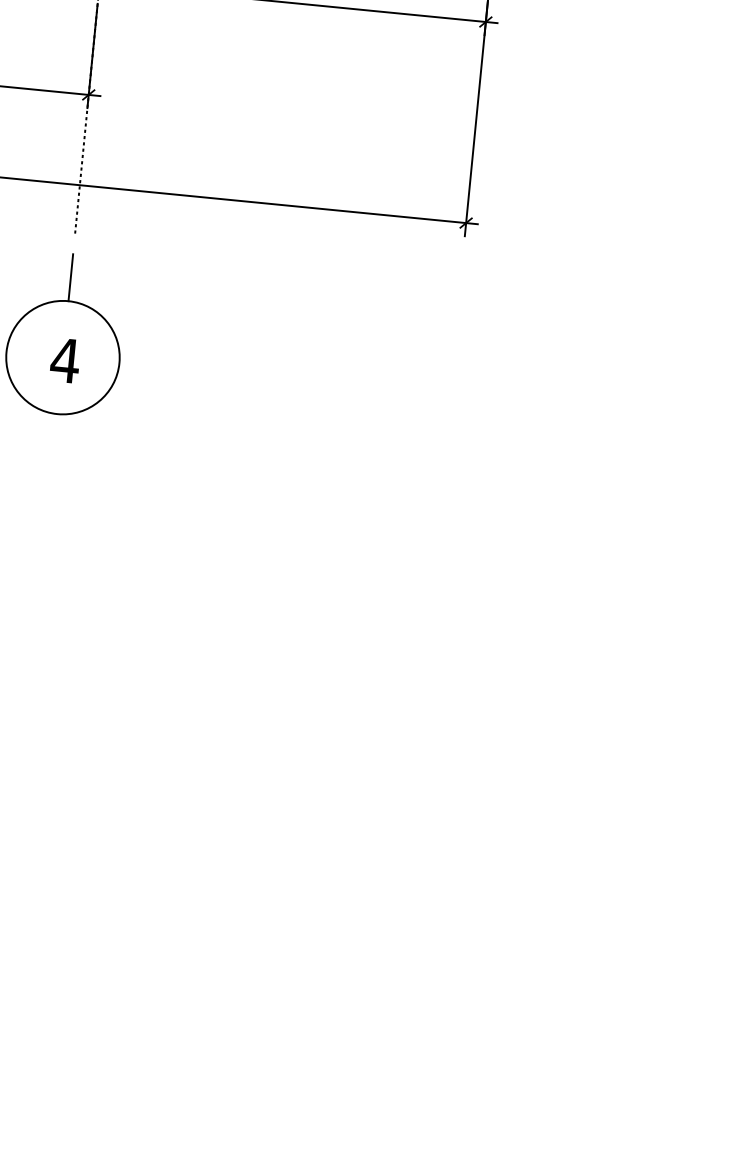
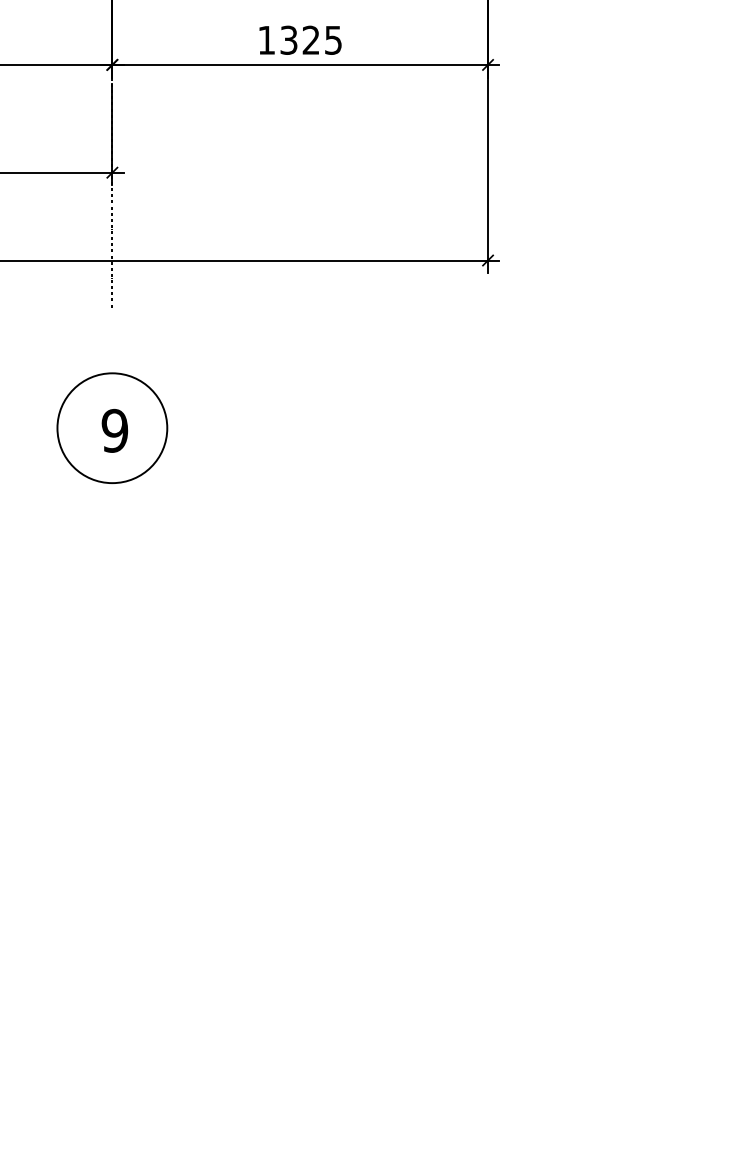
line: (70, 277) -> (112, 350), removed
text: (64, 360) -> (114, 430), 4 -> 9

